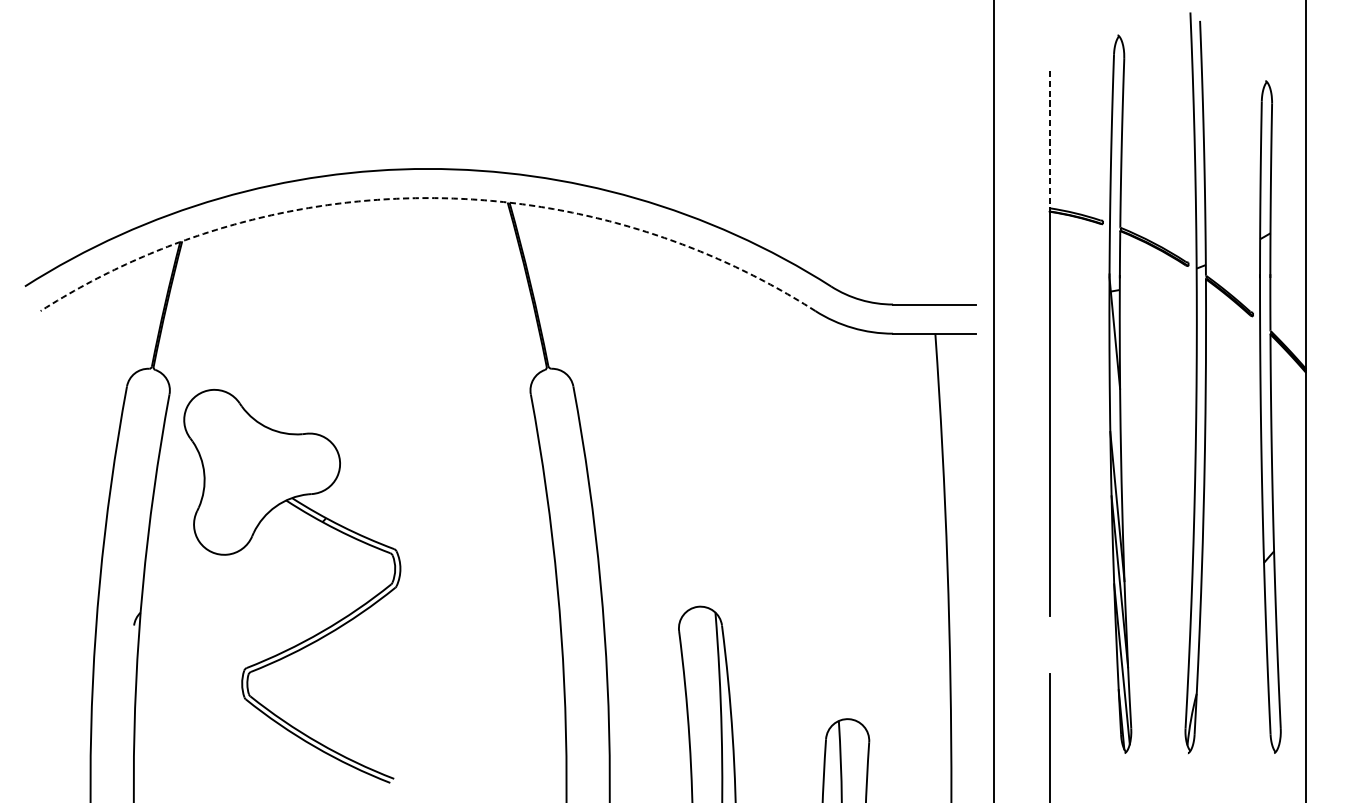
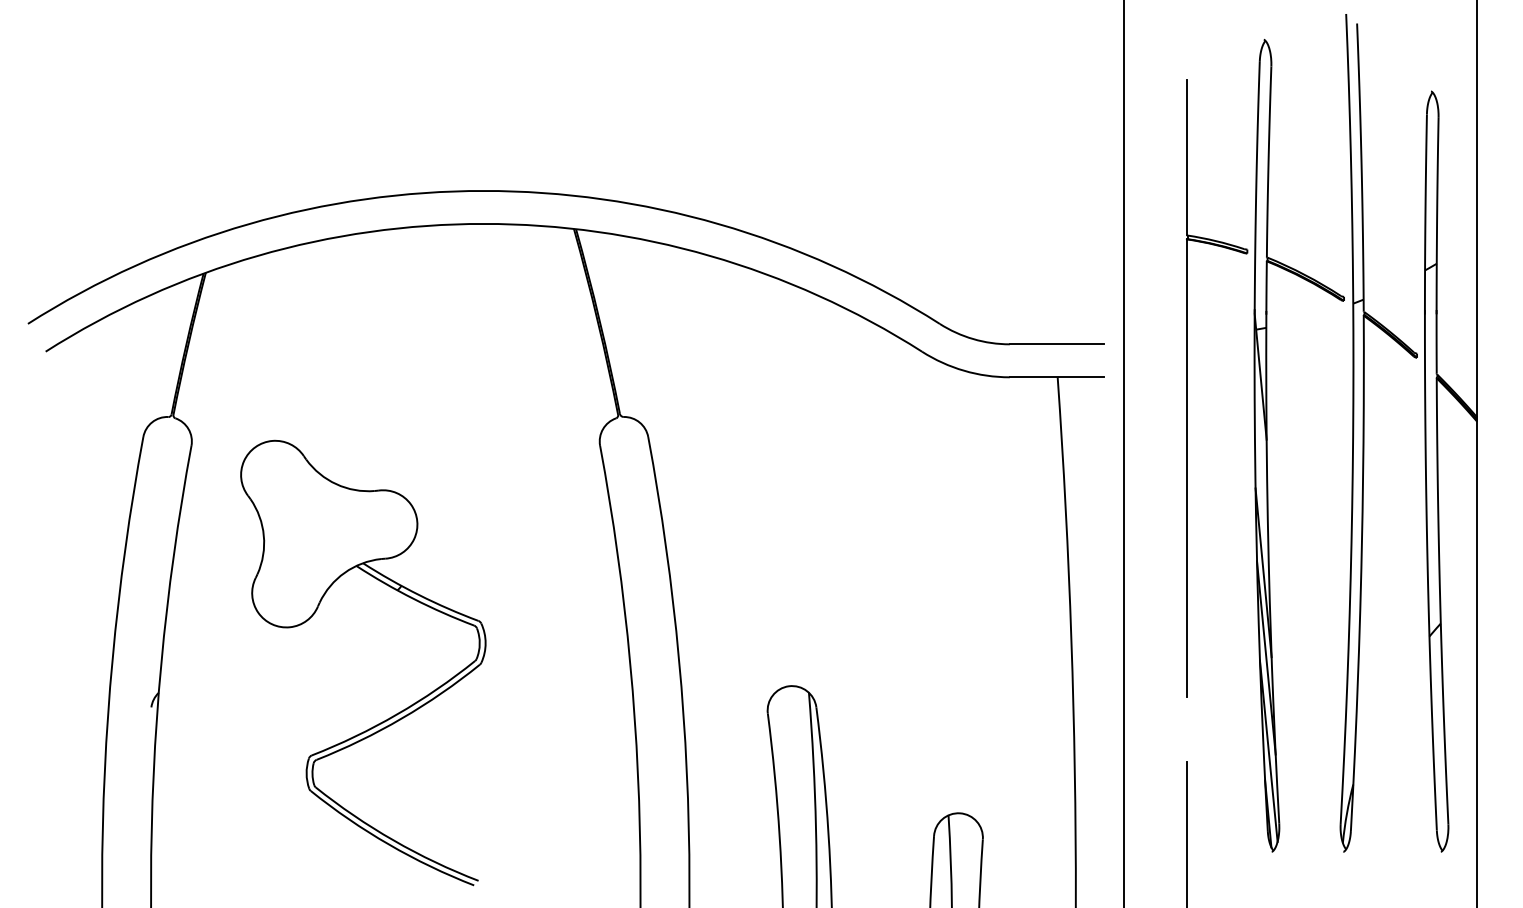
line: (1049, 140) -> (1186, 158), dashed -> solid
arc: (427, 197) -> (483, 223), dashed -> solid
part: (319, 631) -> (394, 714), moved

